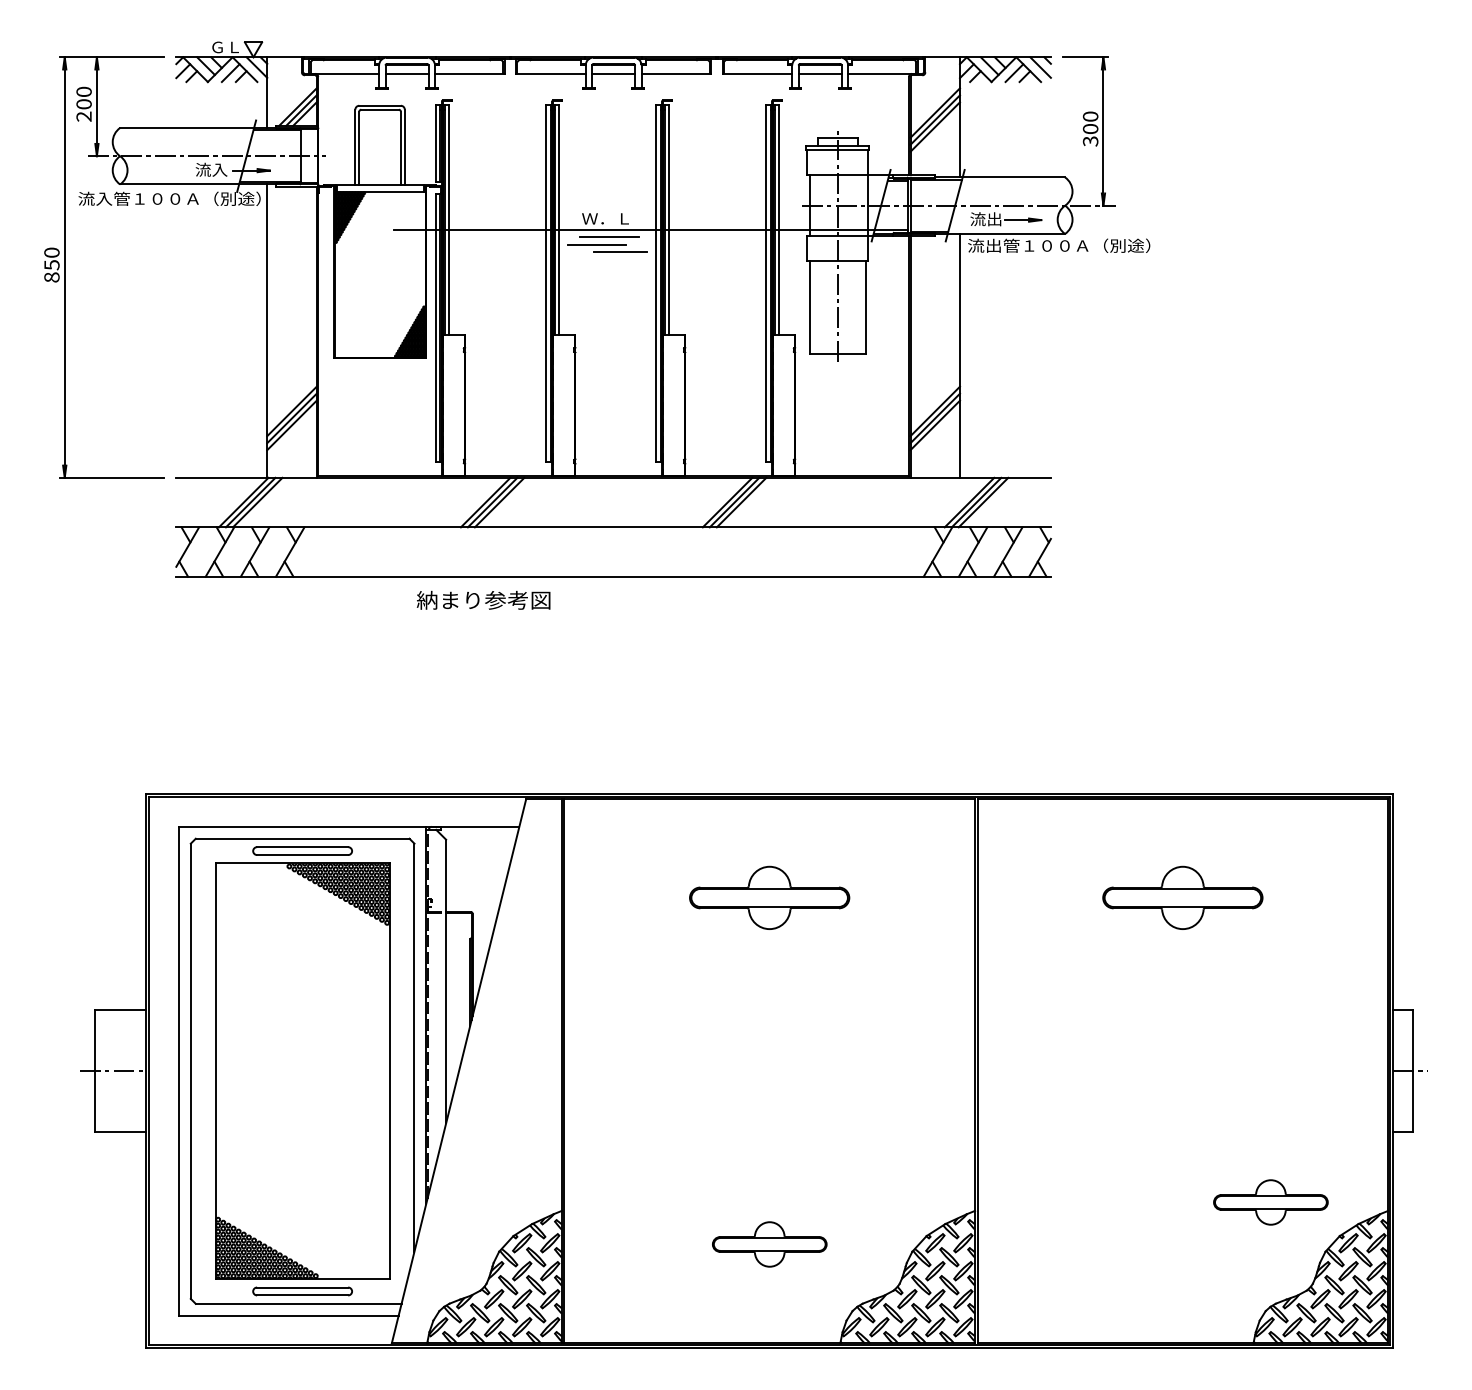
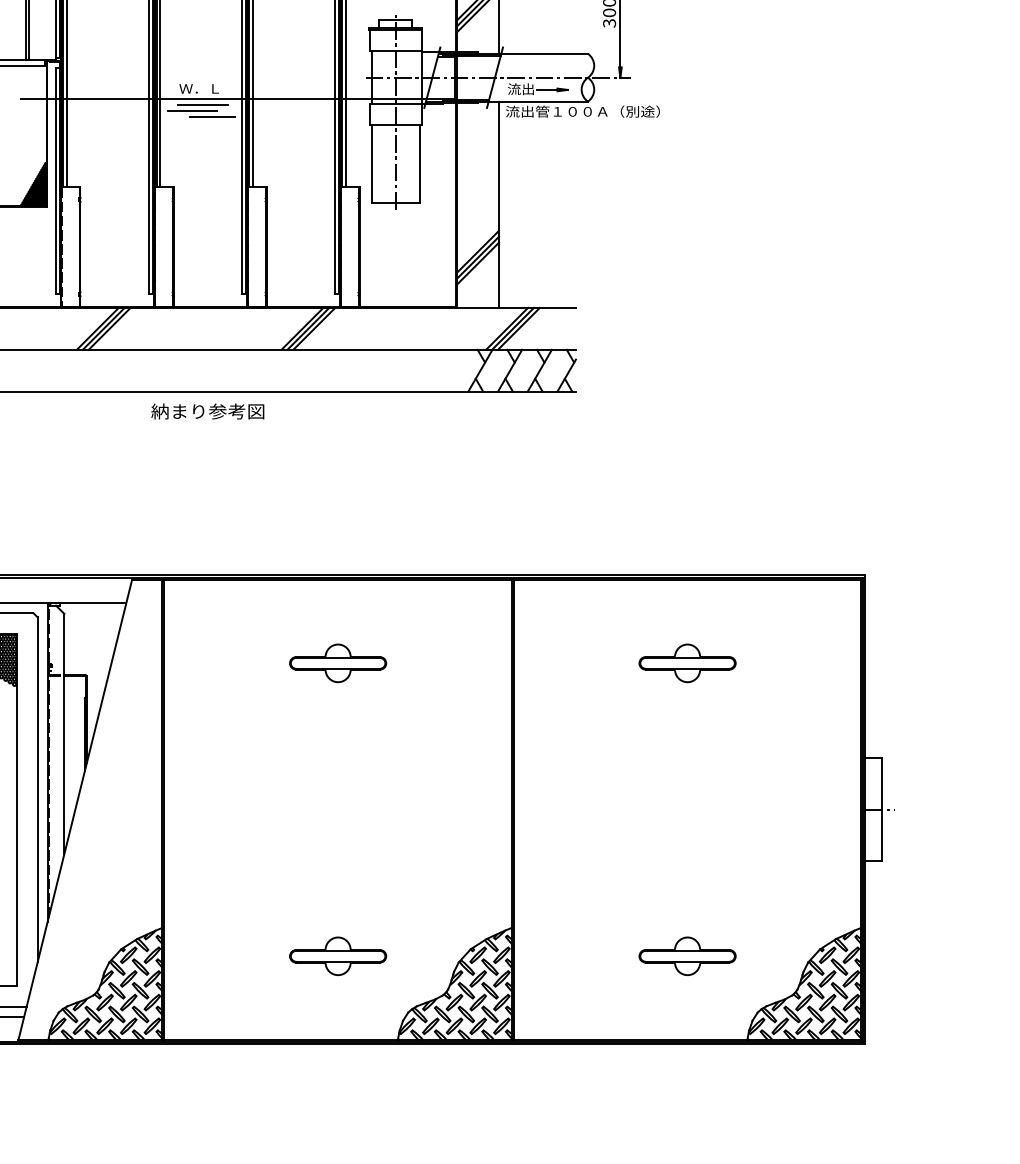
text: (483, 599) -> (207, 410), moved
part: (769, 898) -> (337, 663), size x0.71
part: (1182, 898) -> (687, 663), size x0.71
part: (1270, 1202) -> (687, 956), moved

